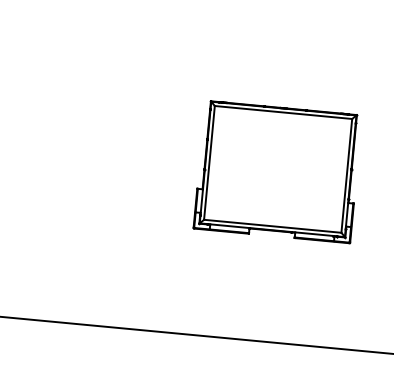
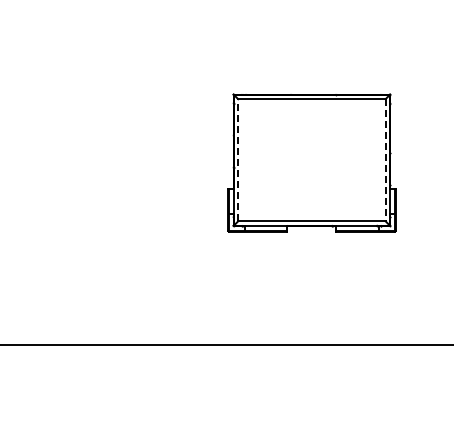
line: (209, 162) -> (238, 159), solid -> dashed
line: (346, 176) -> (385, 160), solid -> dashed

